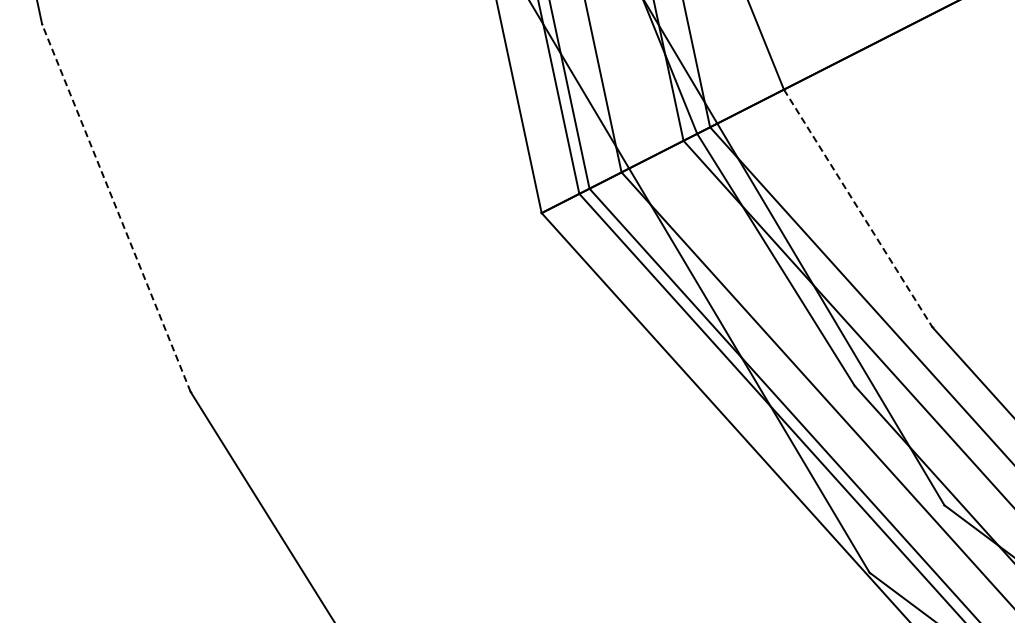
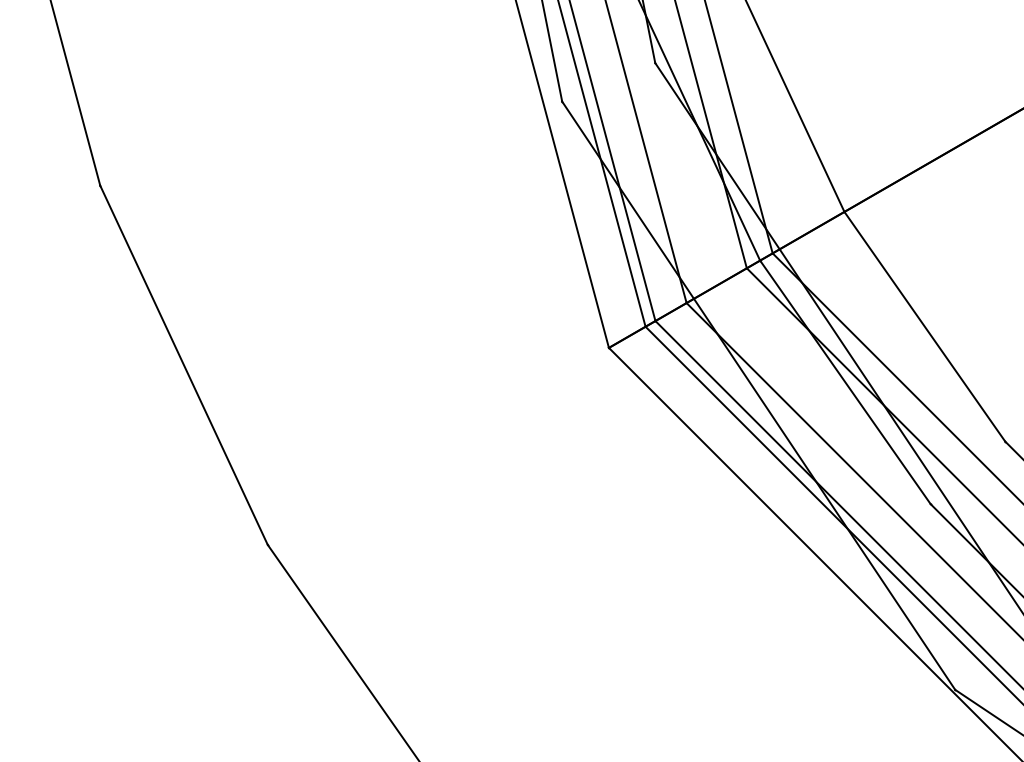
line: (115, 207) -> (183, 364), dashed -> solid
line: (858, 209) -> (925, 327), dashed -> solid

